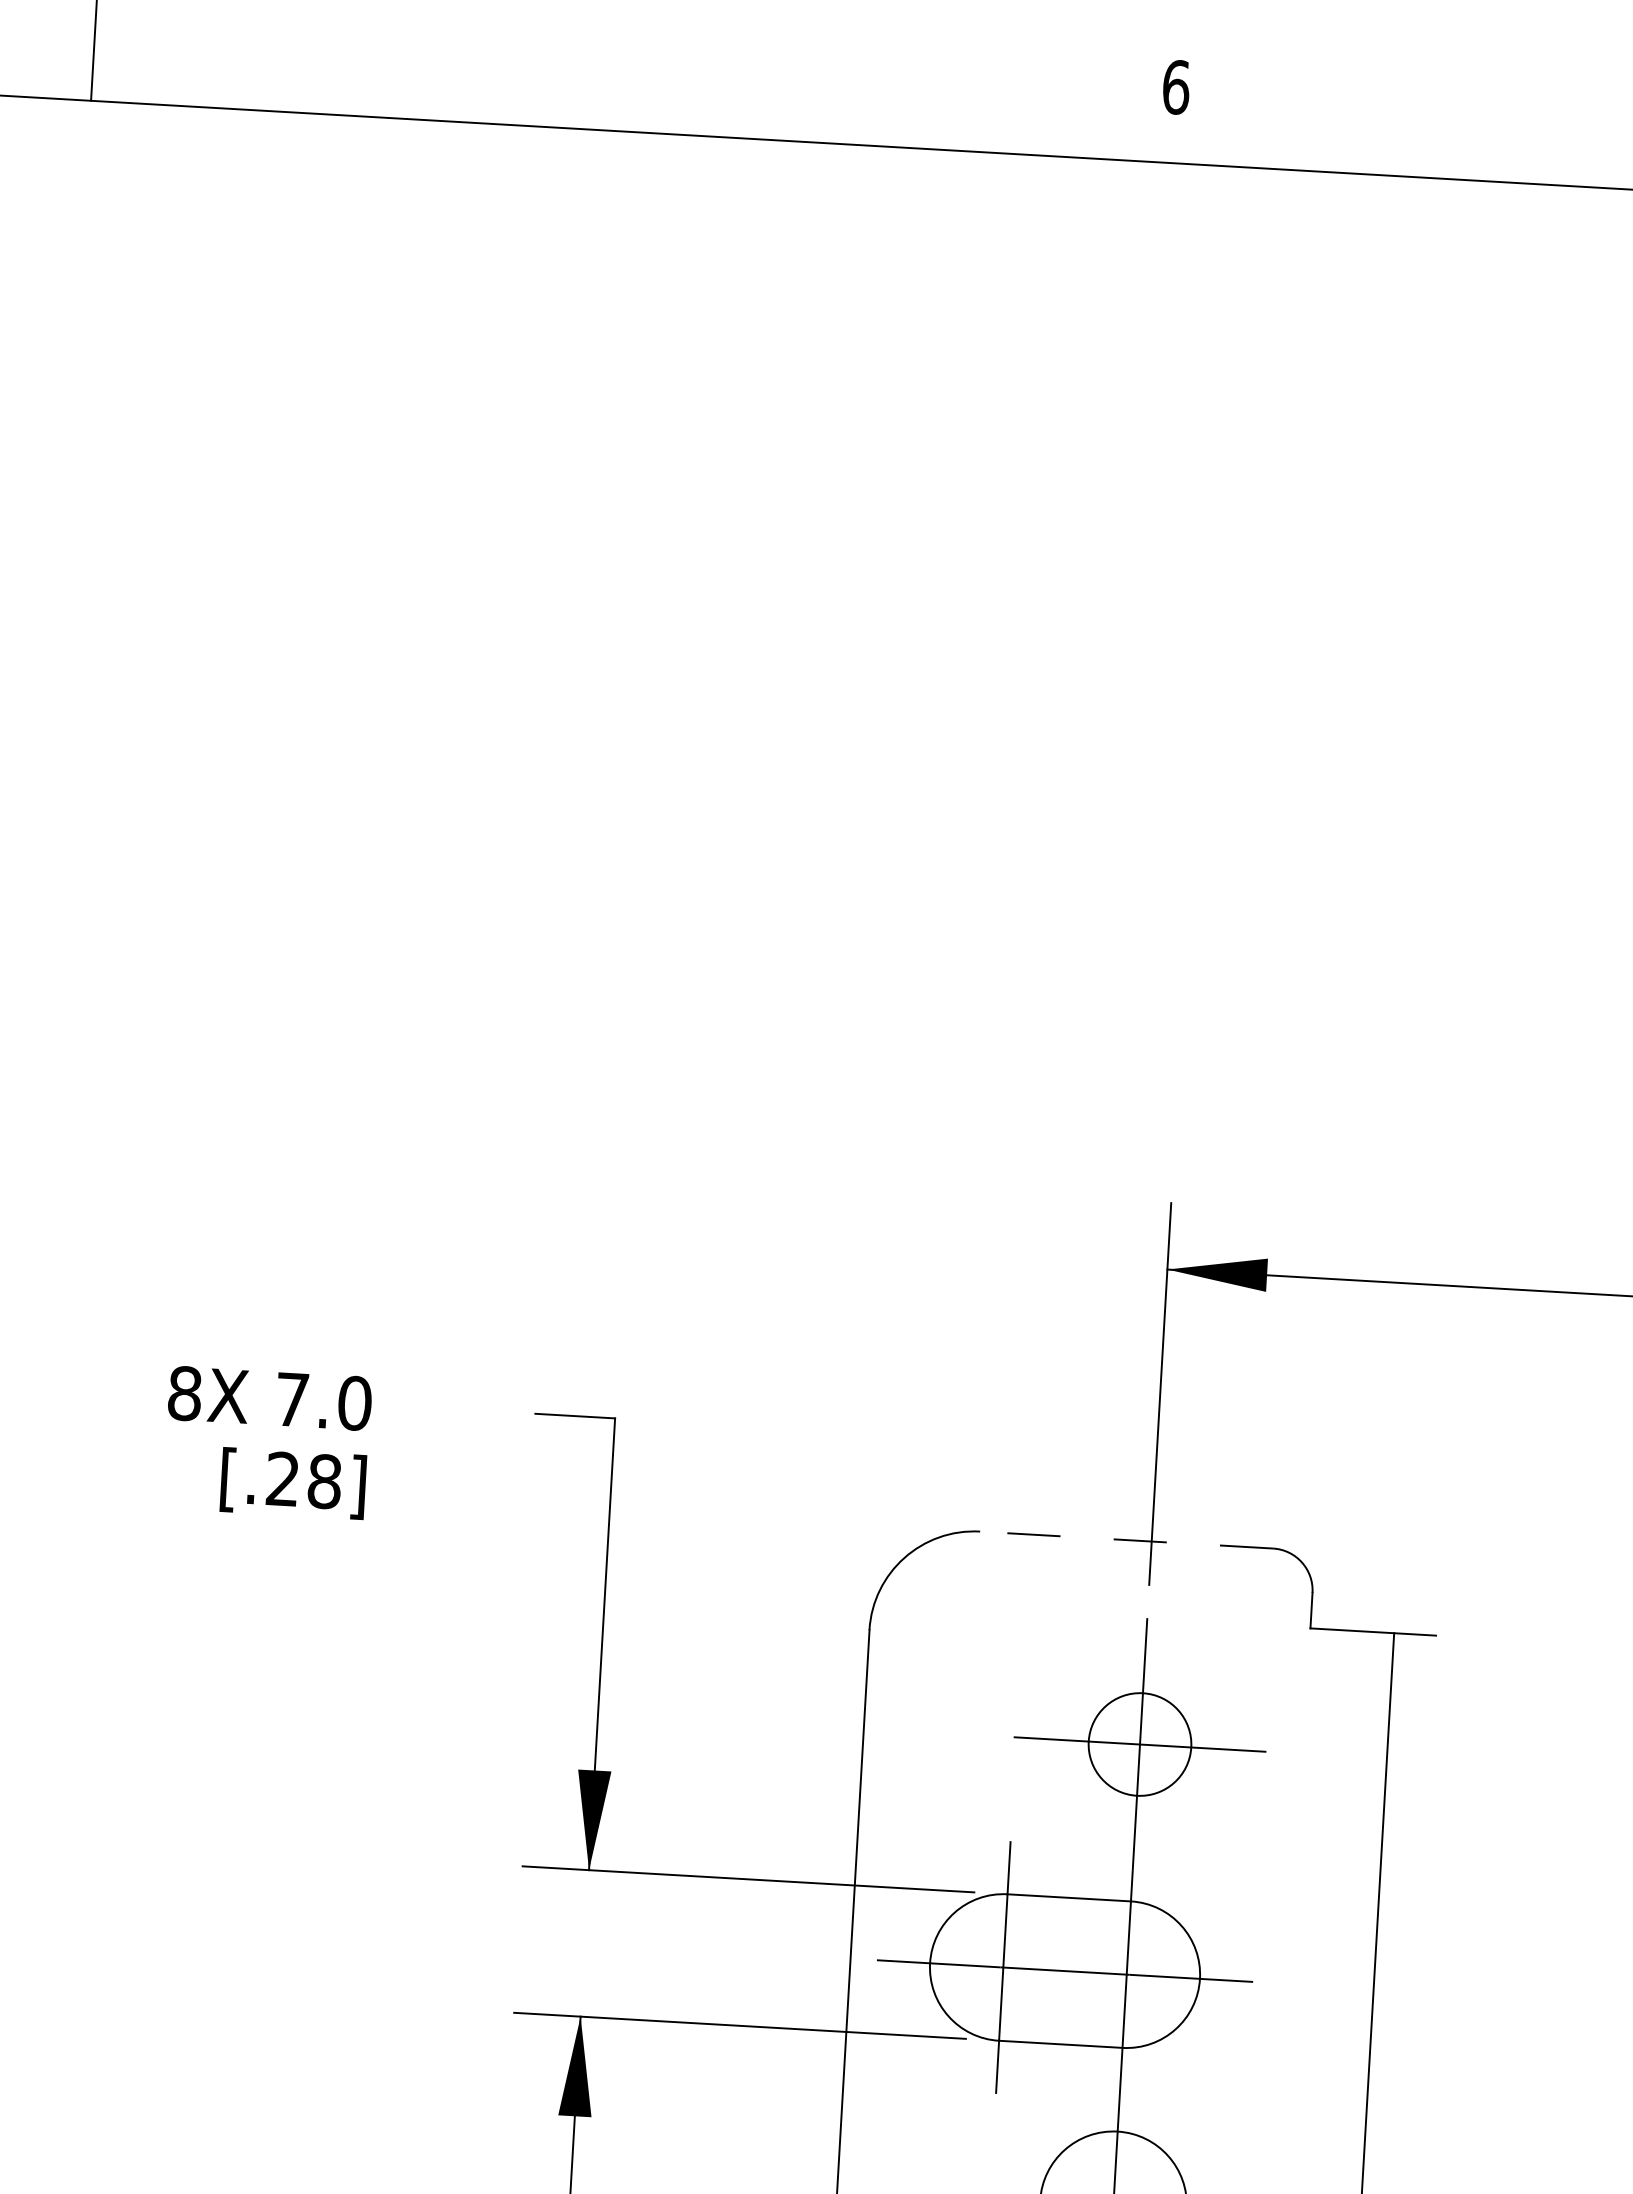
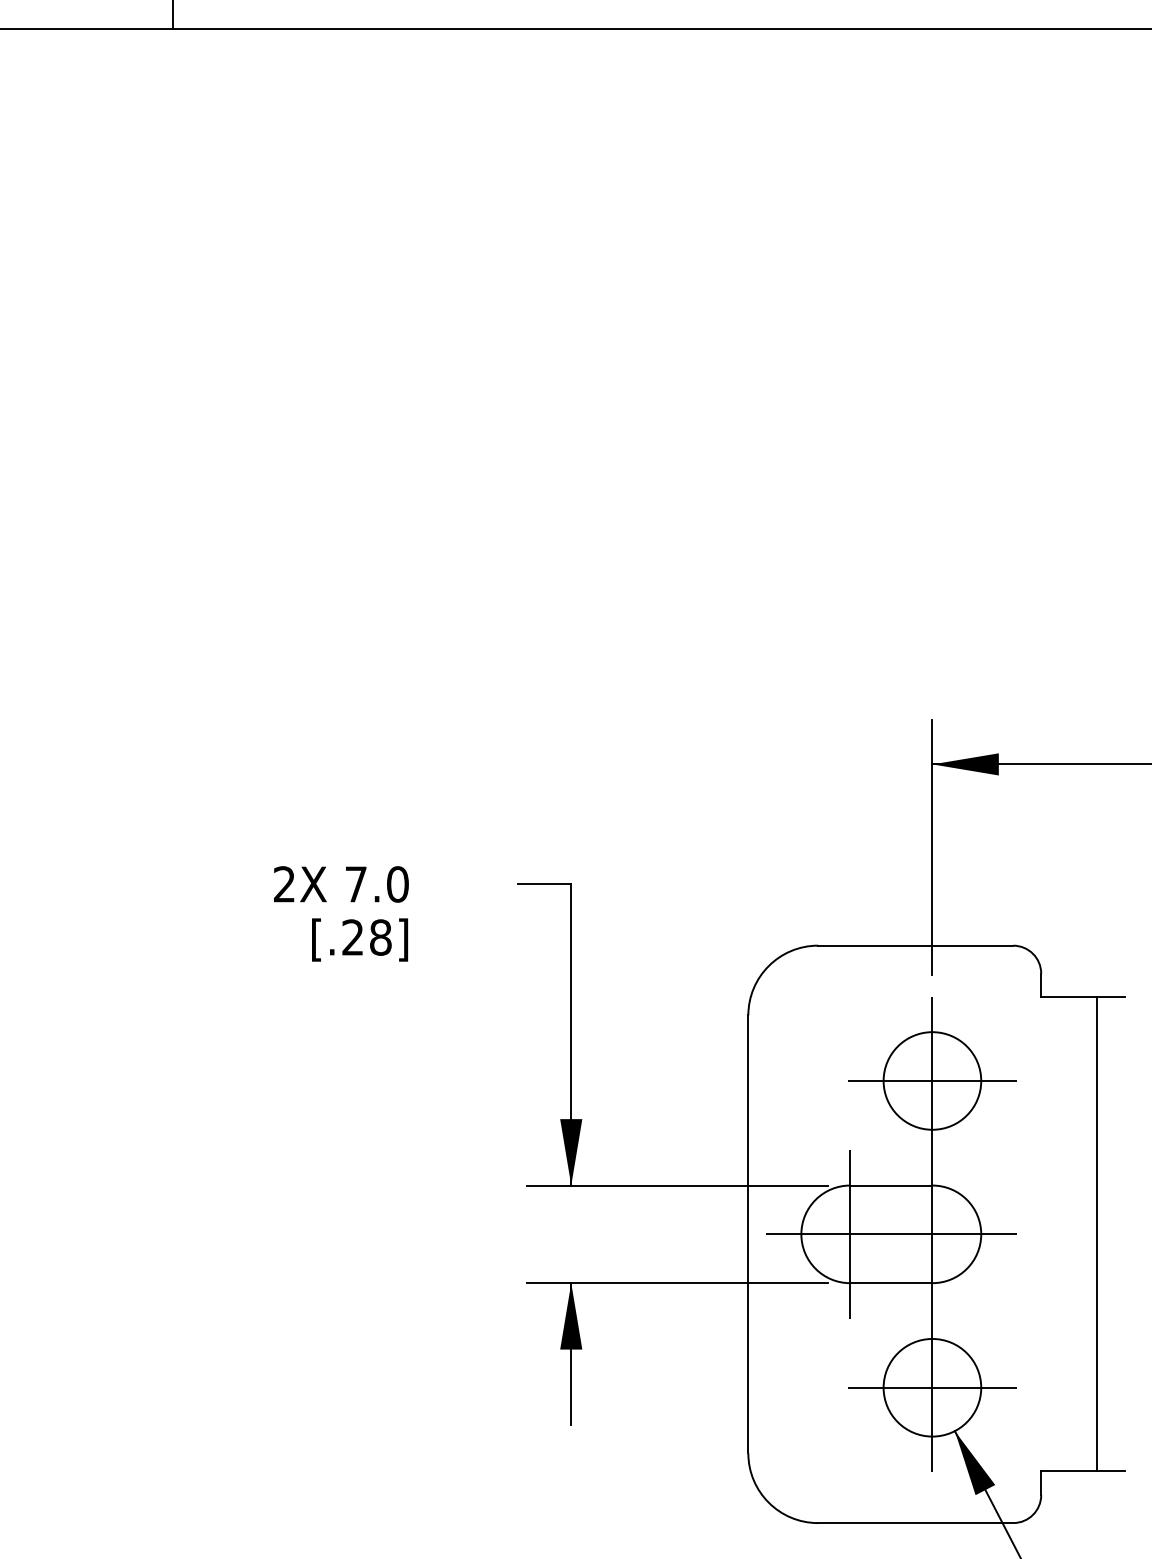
text: (184, 1393) -> (284, 884), 8X -> 2X
line: (1126, 1539) -> (915, 945), dashed -> solid
circle: (1140, 1743) -> (932, 1080), size x1.43

